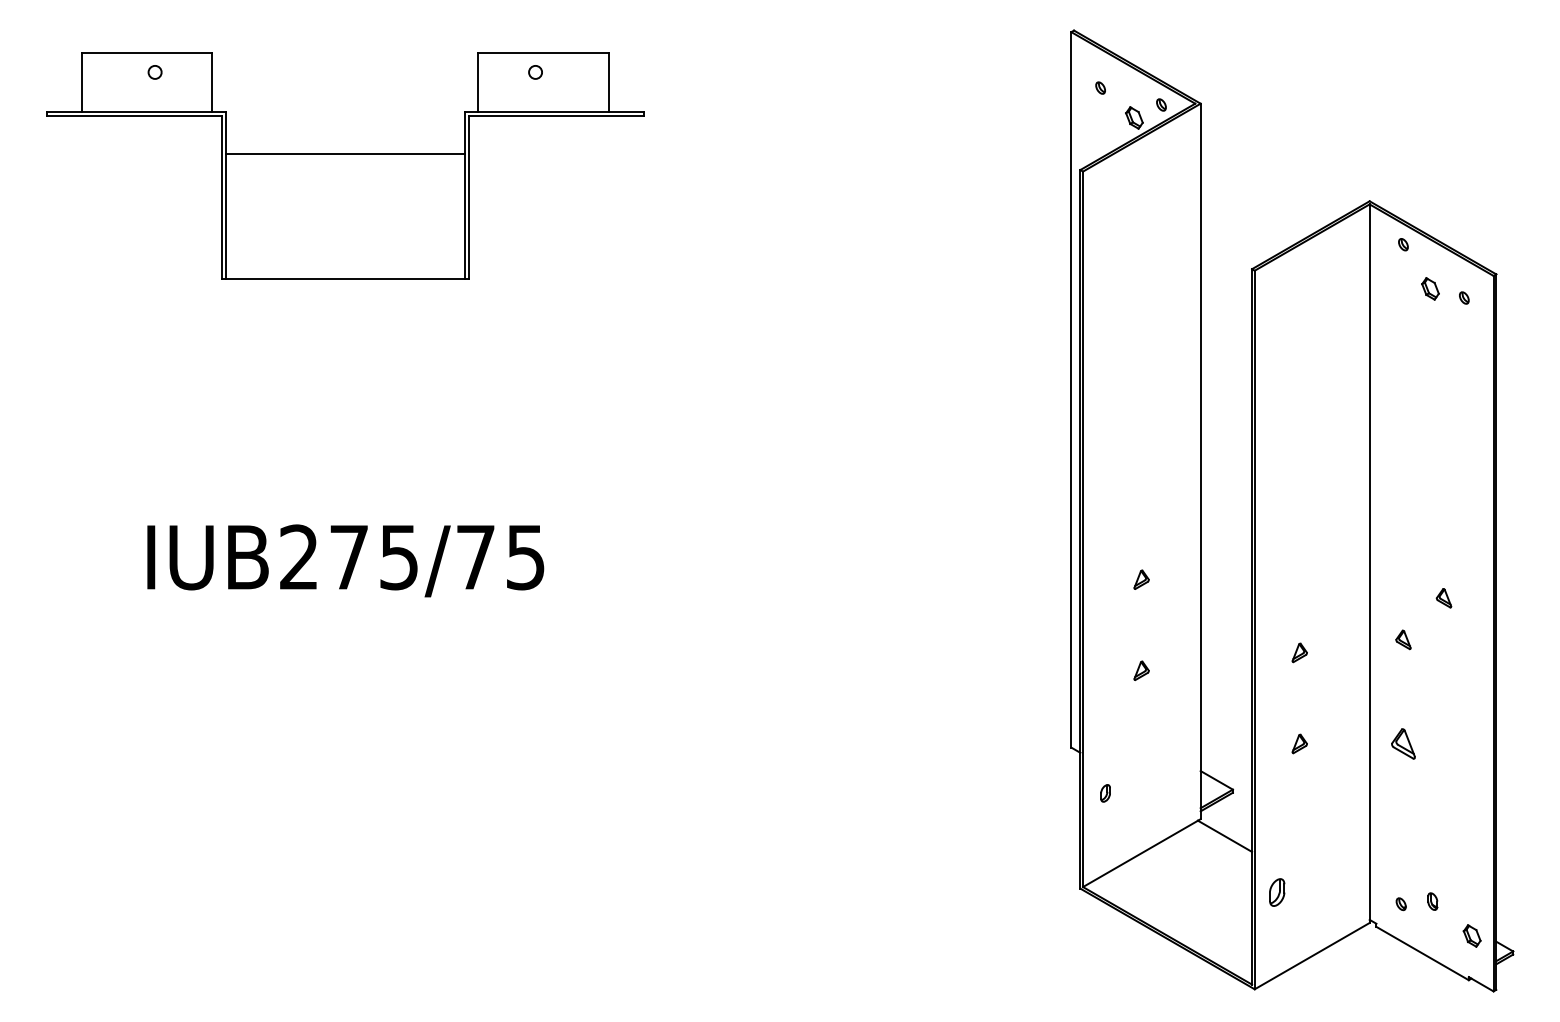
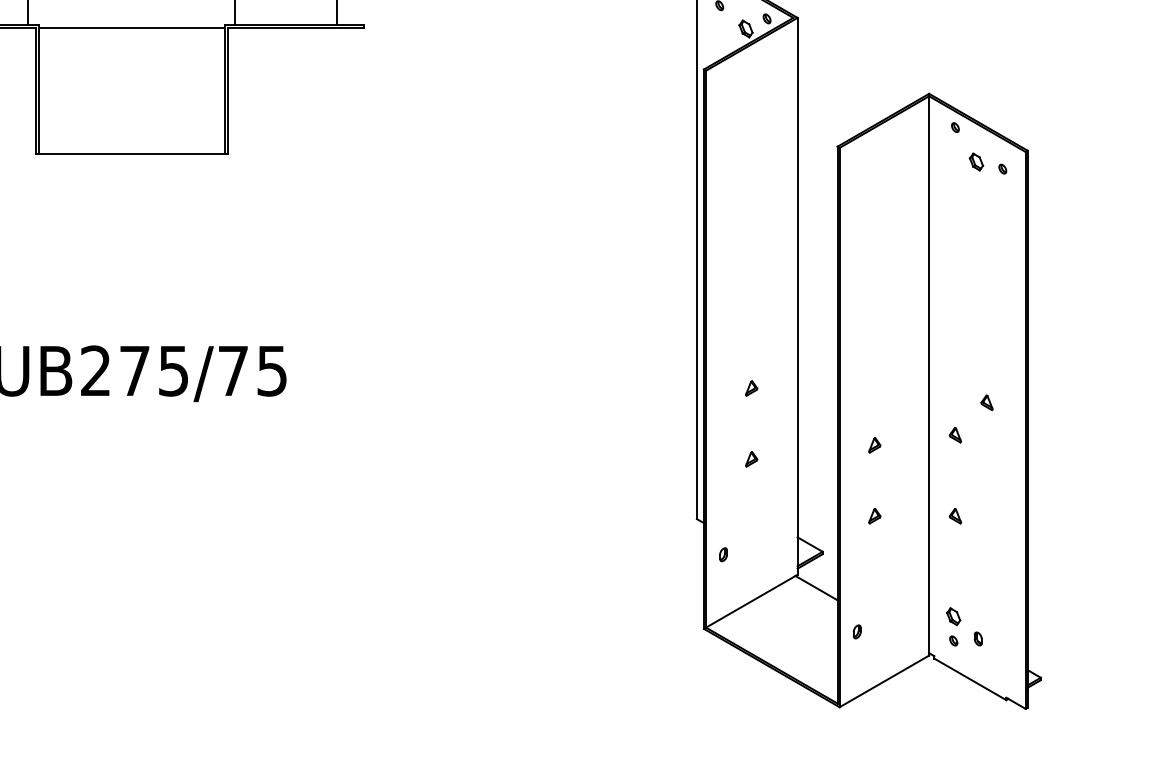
line: (344, 154) -> (131, 27), moved
part: (1403, 743) -> (955, 515), size x0.62
part: (1277, 892) -> (857, 631), size x0.62
part: (1471, 935) -> (953, 616), moved

